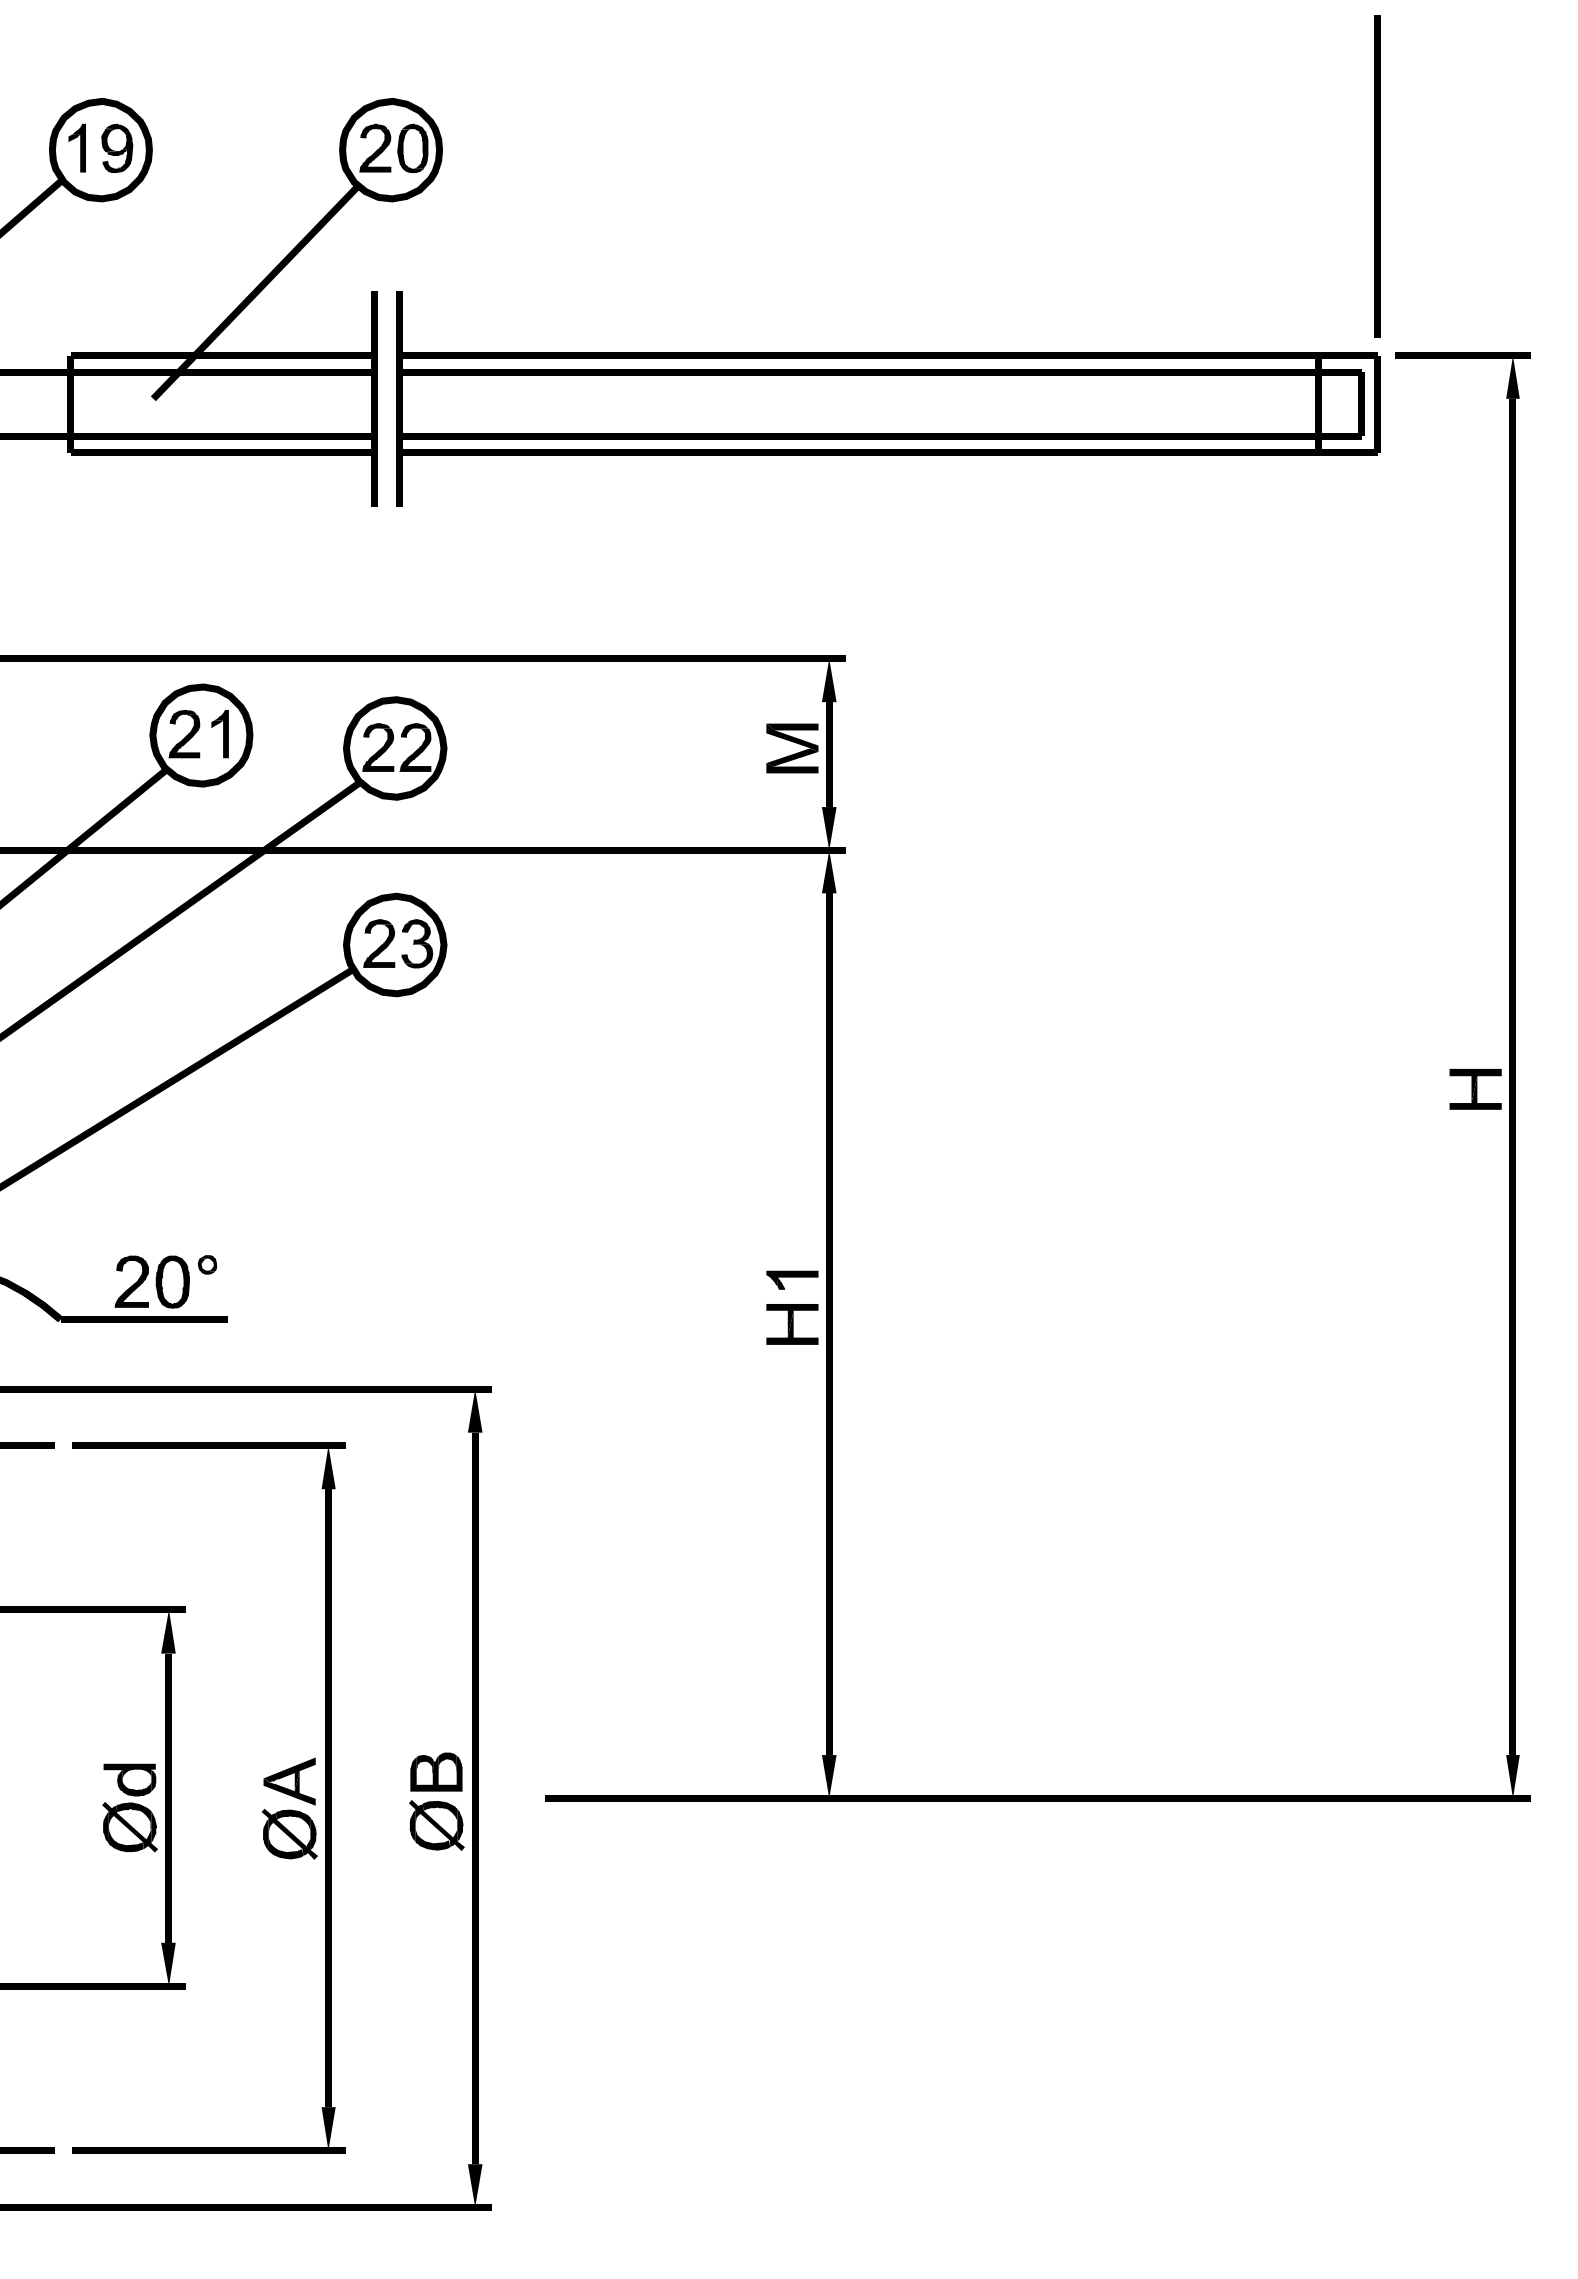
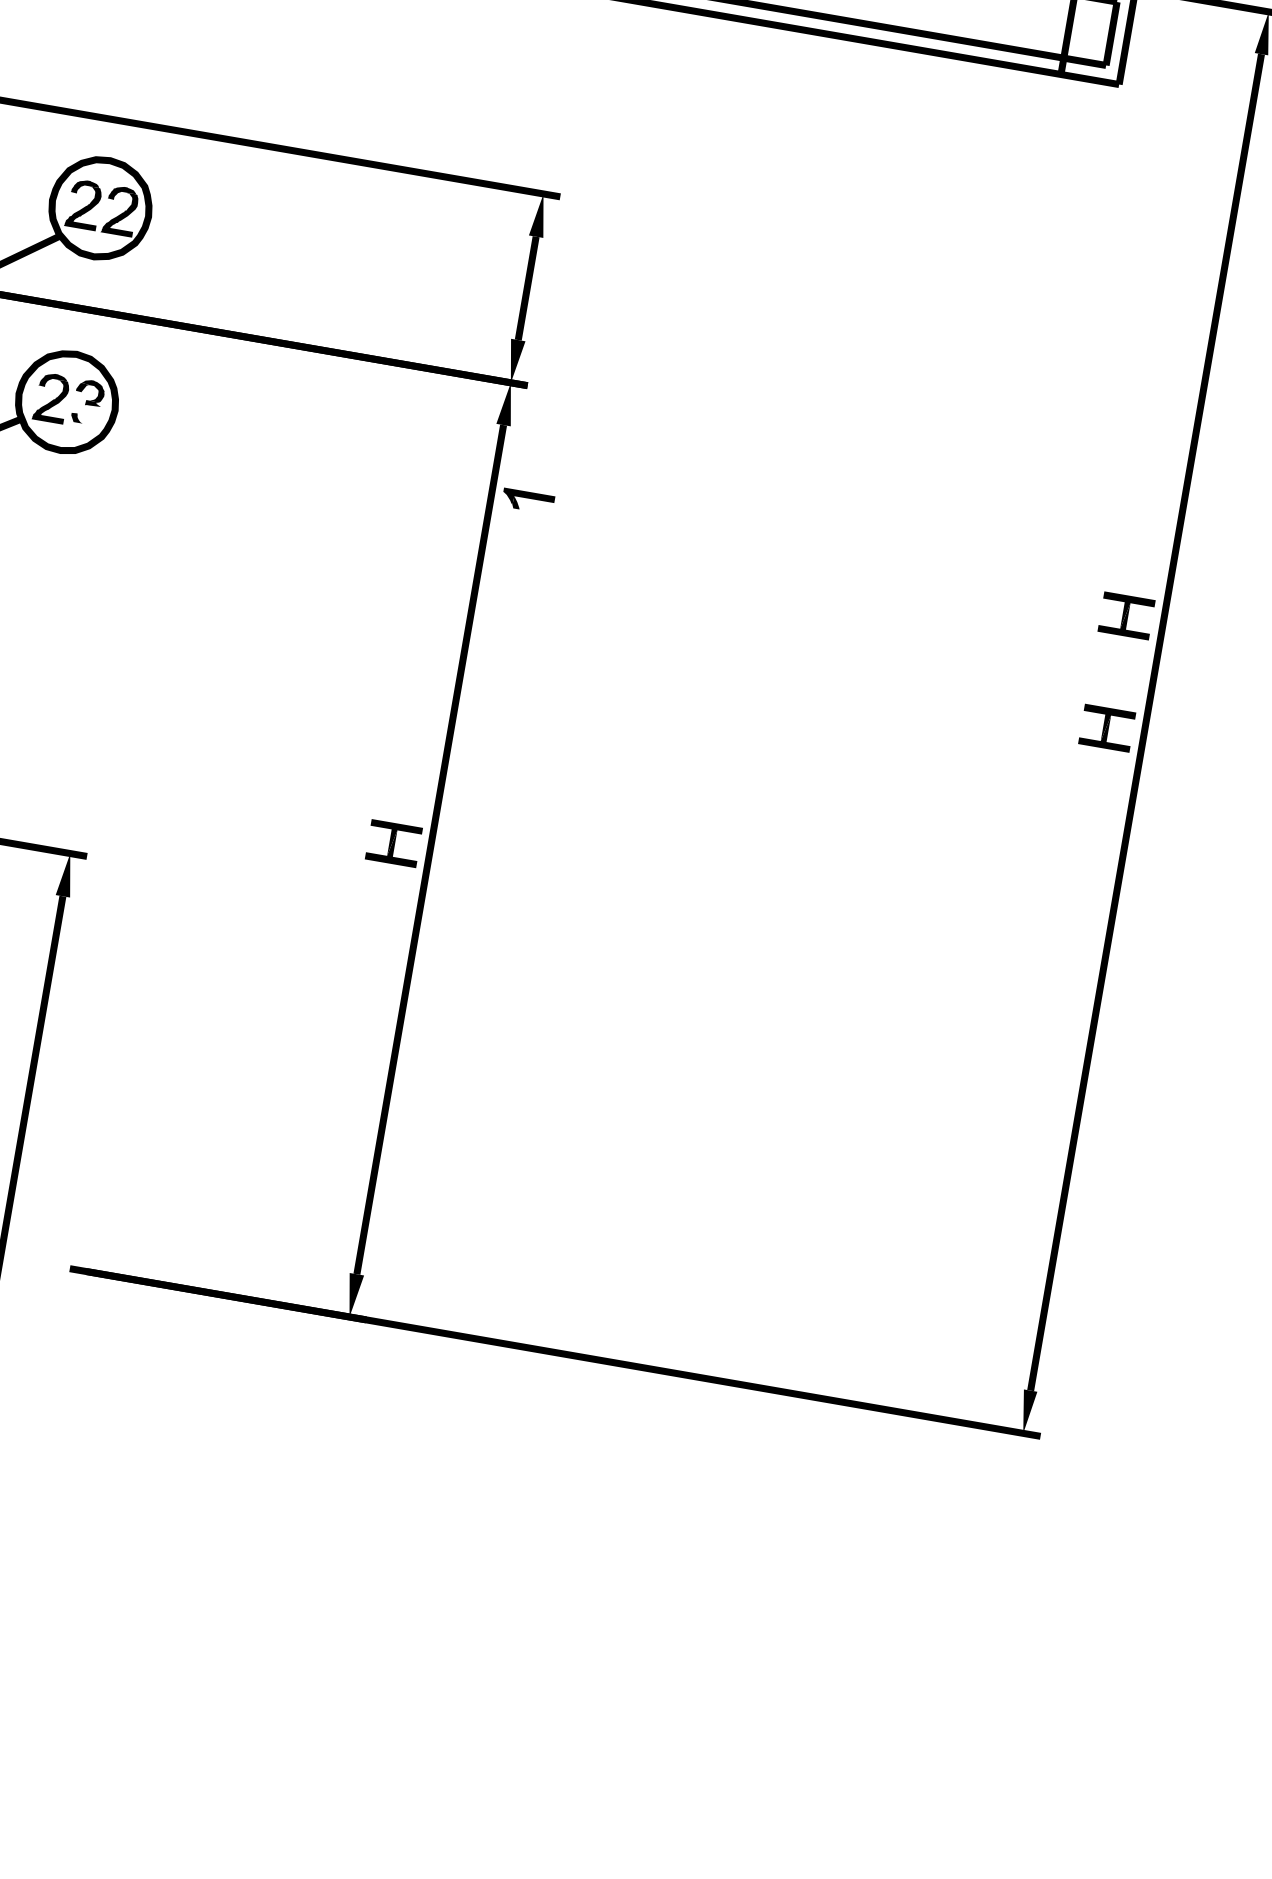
part: (792, 748) -> (492, 276), removed
fill: (418, 956) -> (88, 417), removed
part: (1475, 975) -> (1126, 616), added
part: (792, 1279) -> (528, 500), moved

